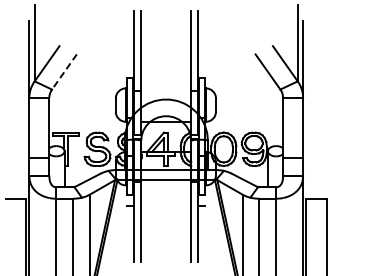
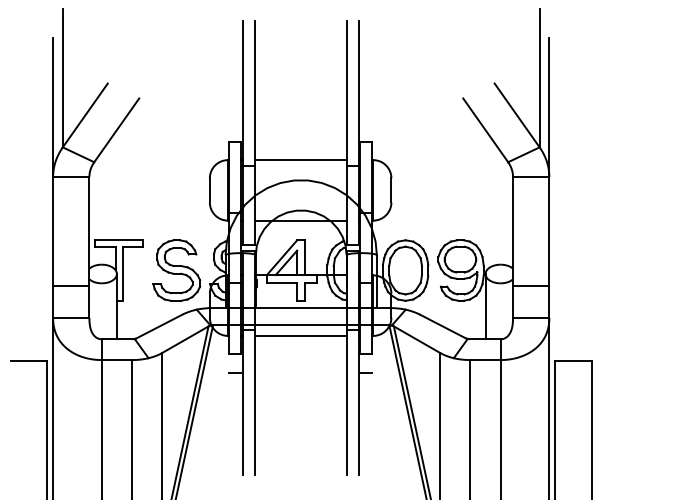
line: (64, 71) -> (116, 129), dashed -> solid
line: (165, 88) -> (299, 160), added
line: (165, 185) -> (299, 336), added

